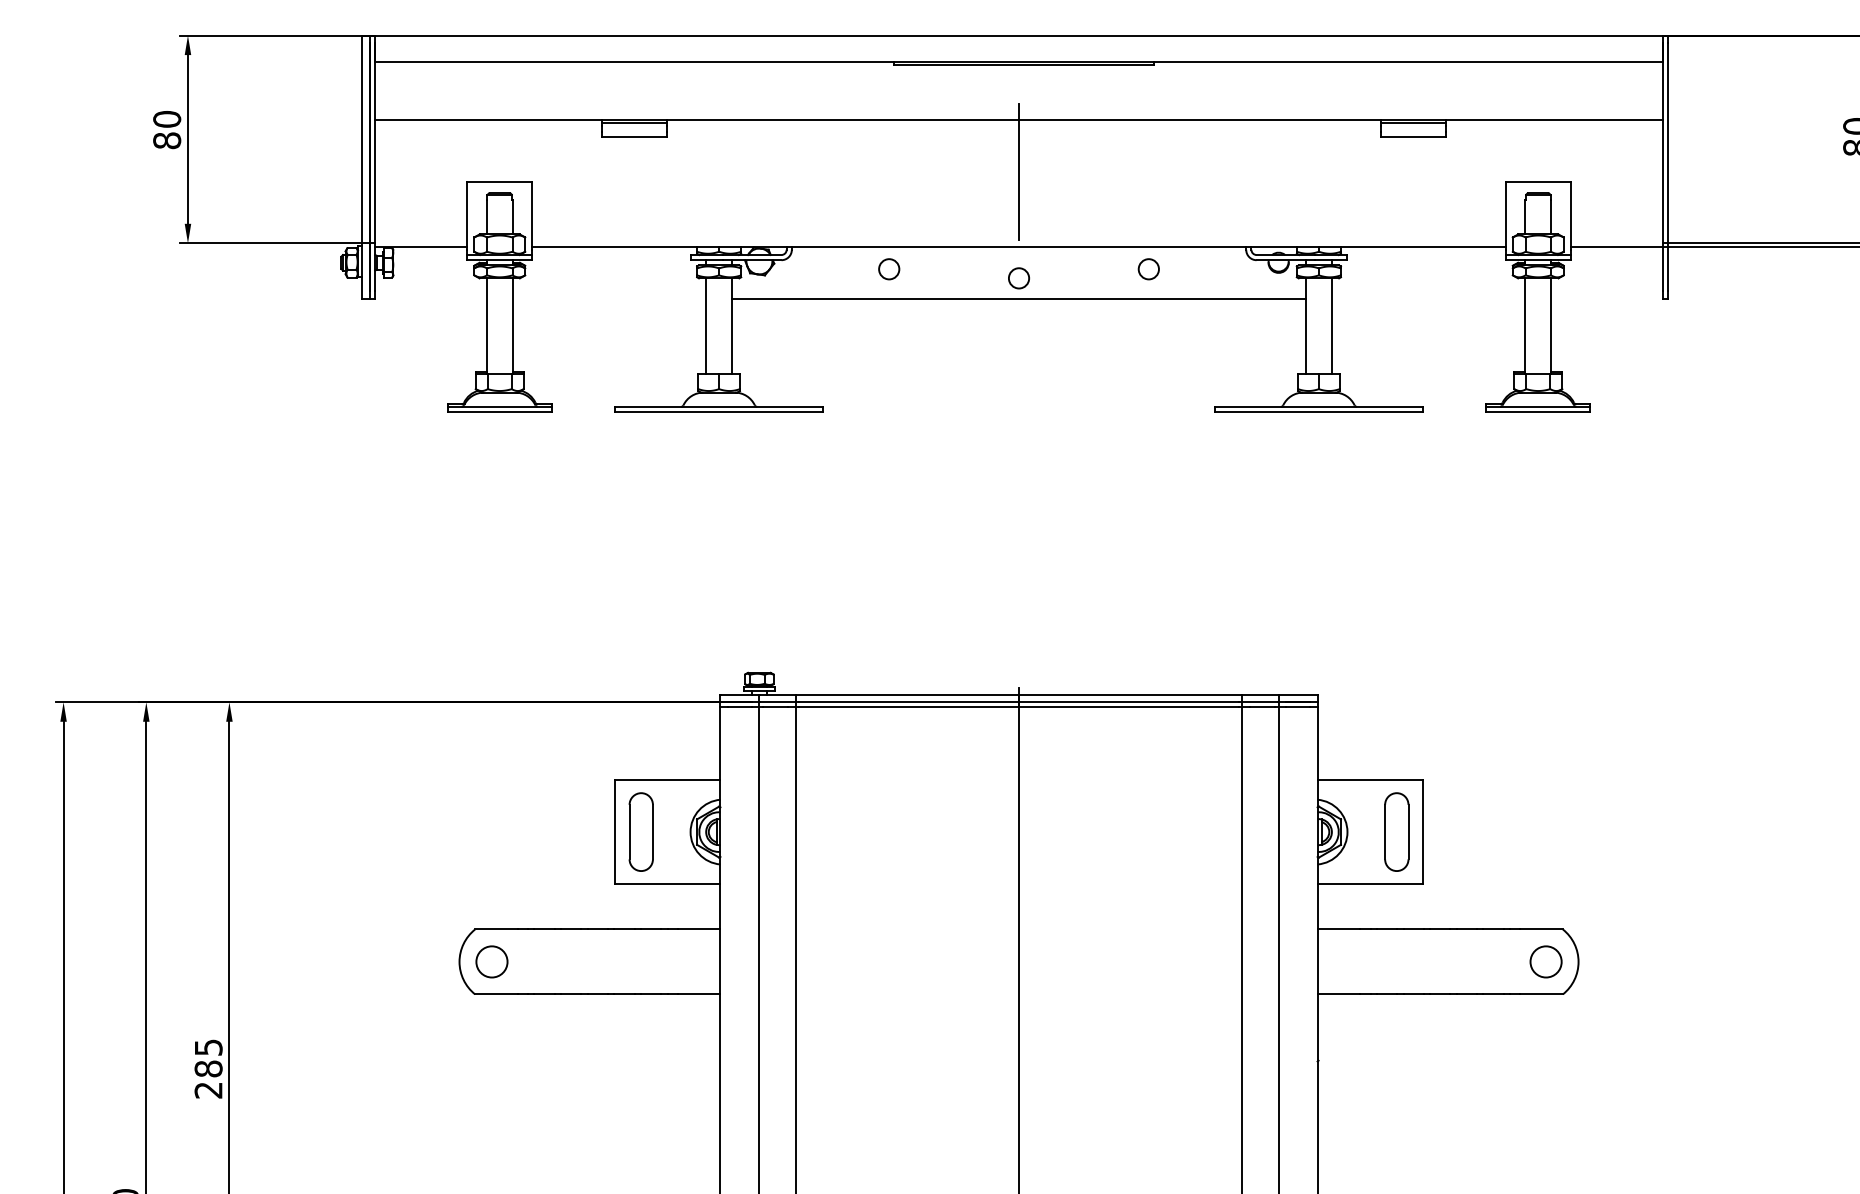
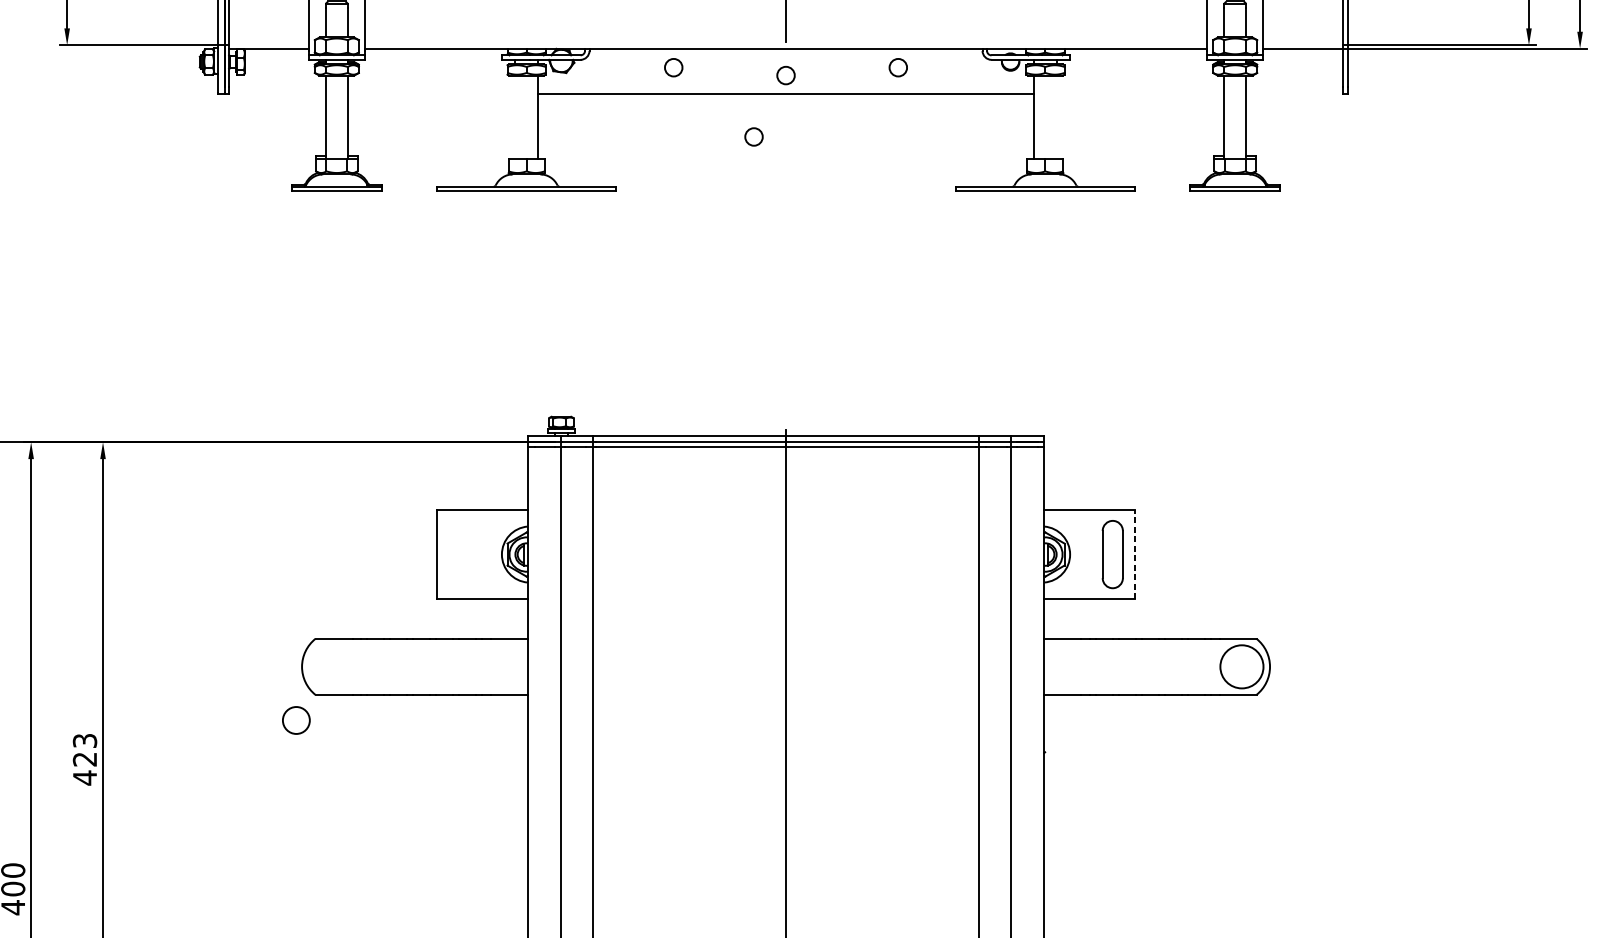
line: (706, 326) -> (515, 117), removed
line: (1331, 326) -> (1056, 117), removed
circle: (981, 349) -> (753, 137), added
part: (640, 831) -> (458, 554), removed
line: (1422, 832) -> (1135, 554), solid -> dashed
circle: (491, 961) -> (295, 720), moved
circle: (1545, 961) -> (1241, 666), size x1.6
text: (208, 1069) -> (84, 759), 285 -> 423

